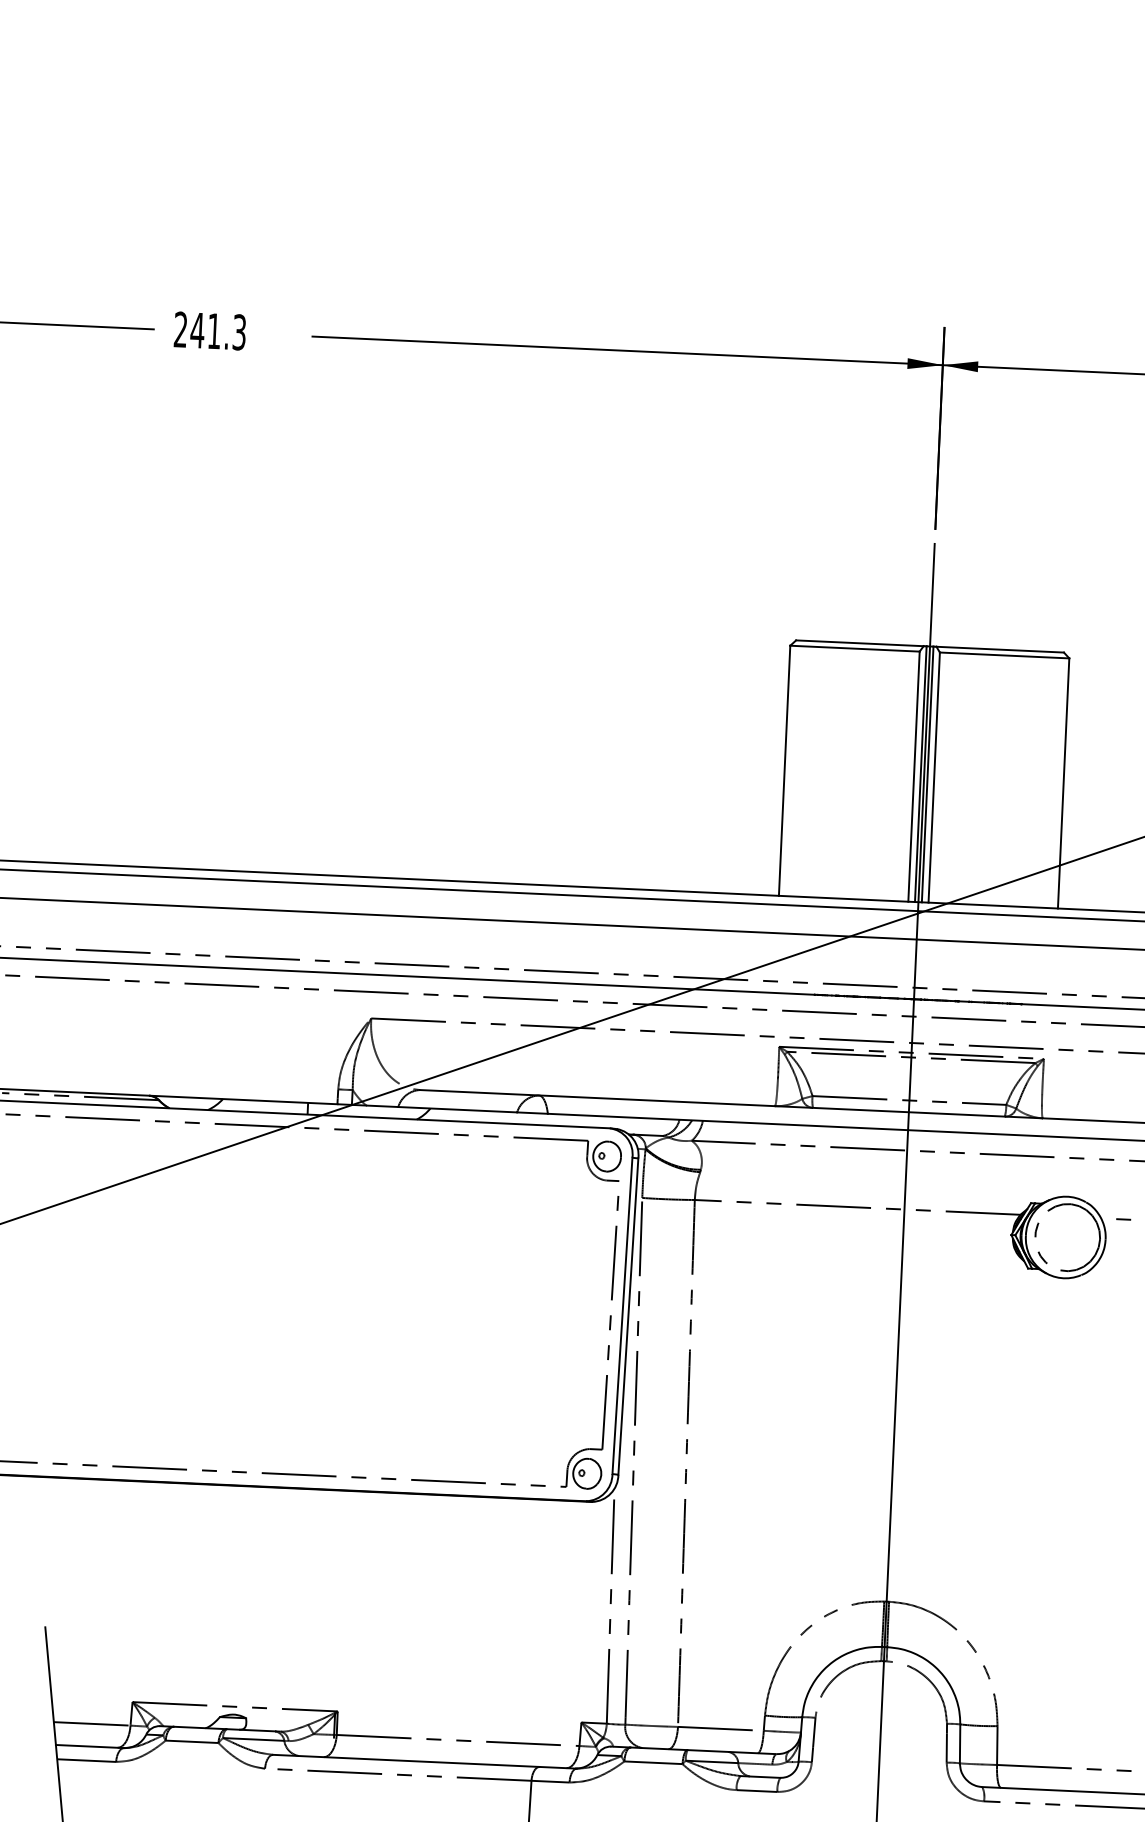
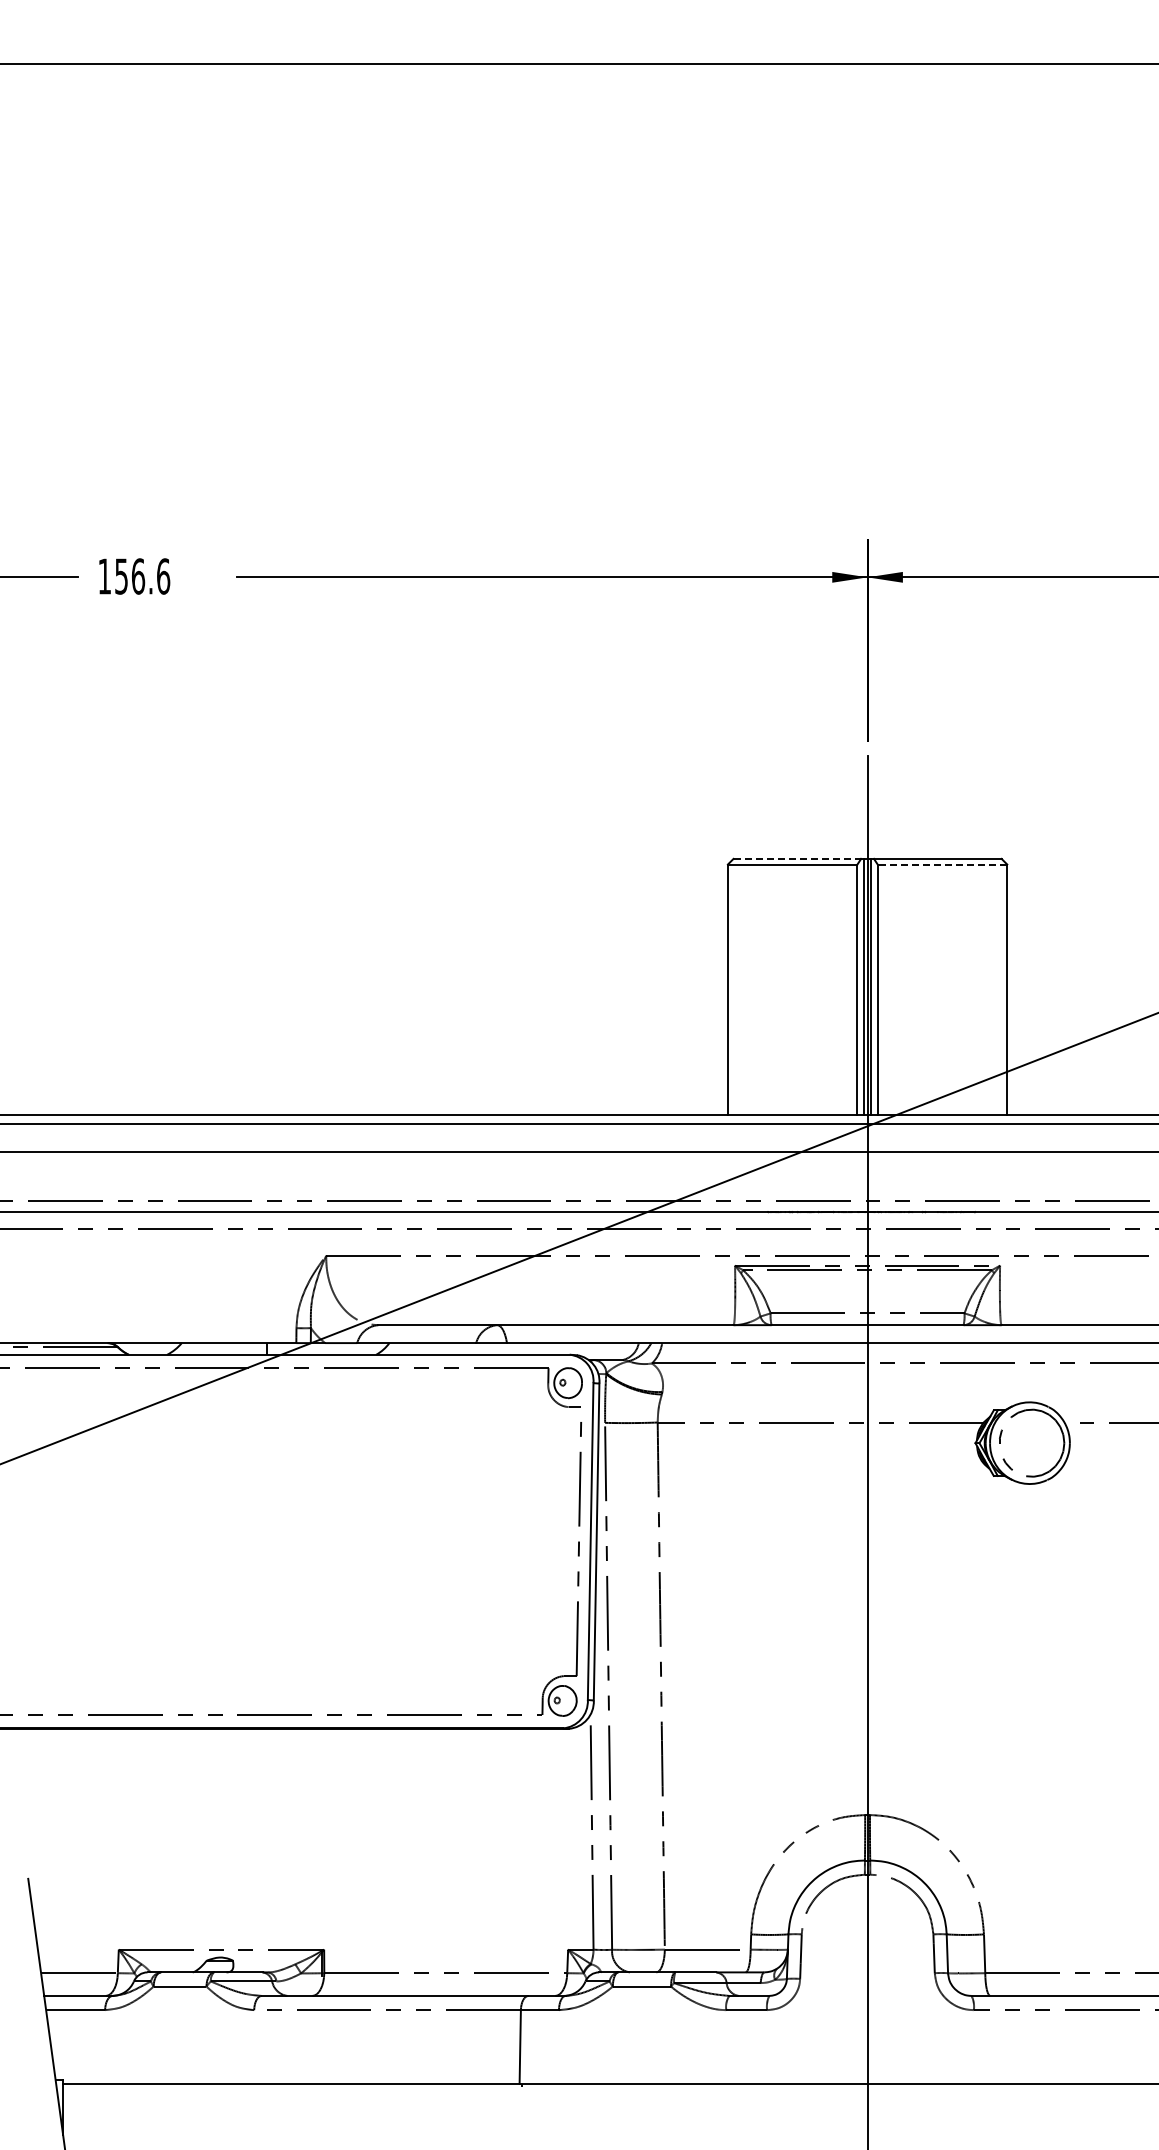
text: (210, 331) -> (134, 576), 241.3 -> 156.6
line: (860, 642) -> (797, 858), solid -> dashed
line: (1004, 655) -> (942, 864), solid -> dashed

